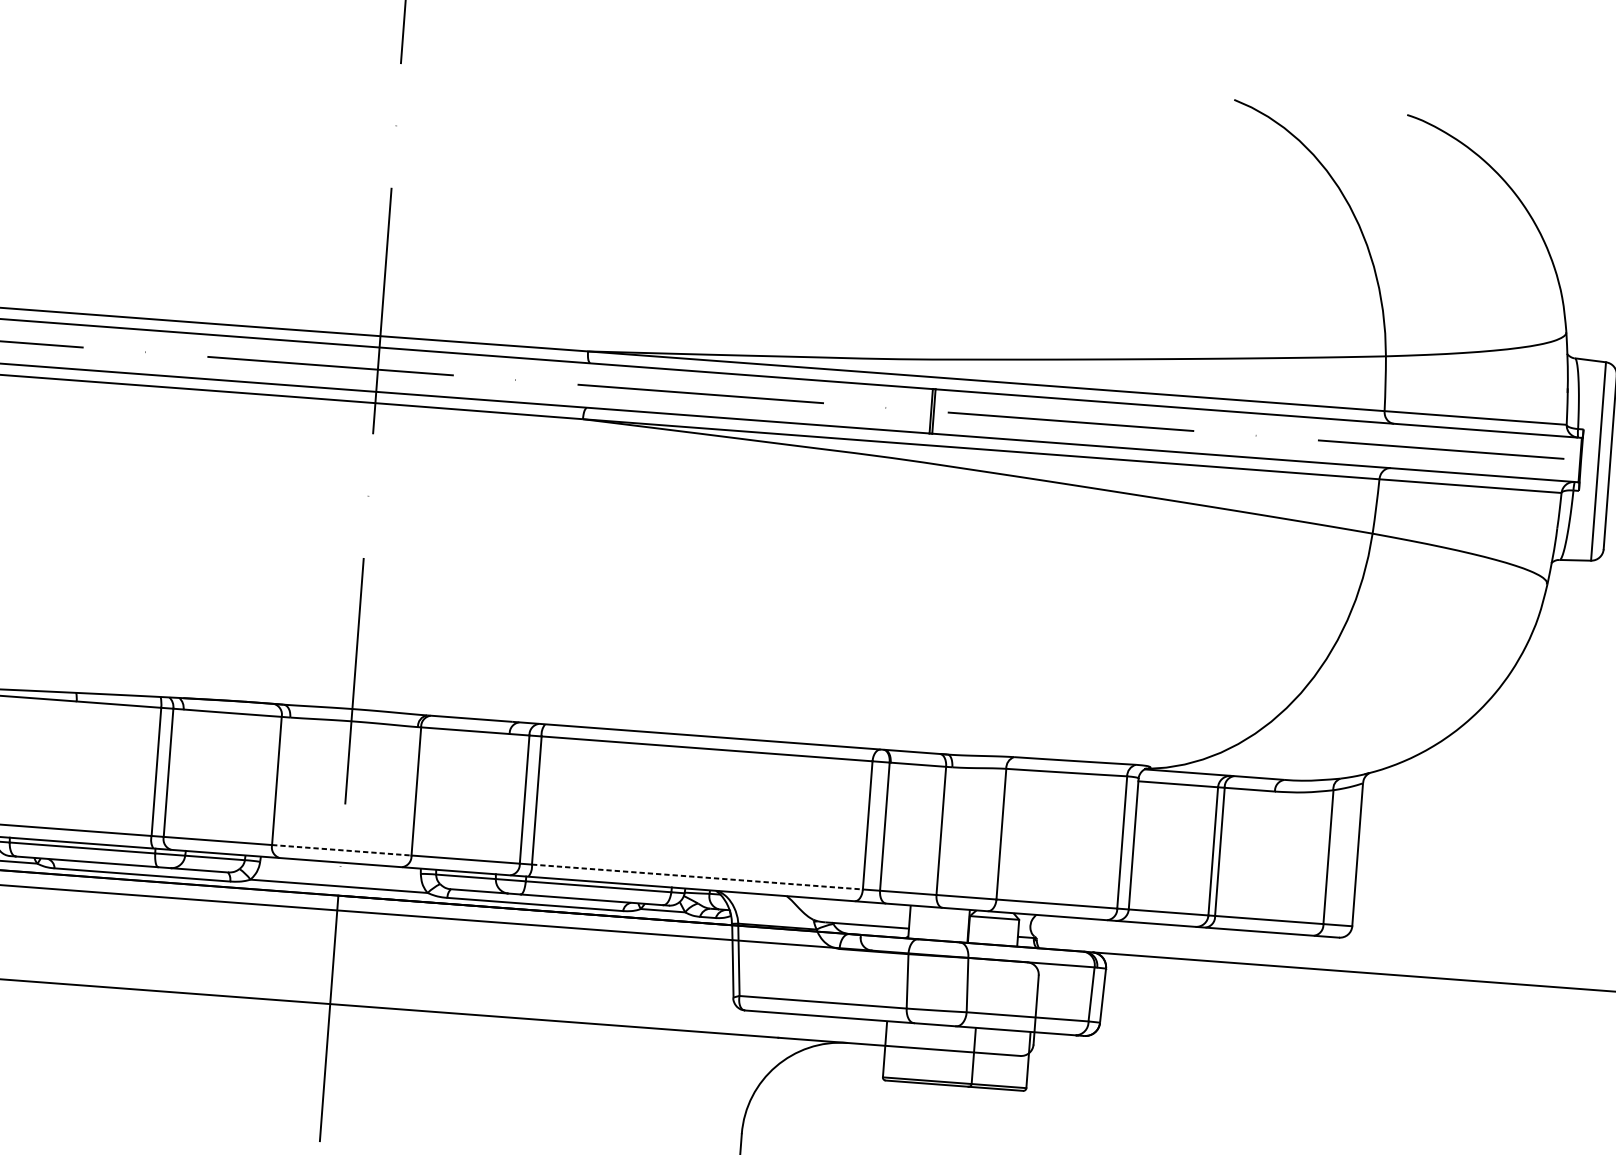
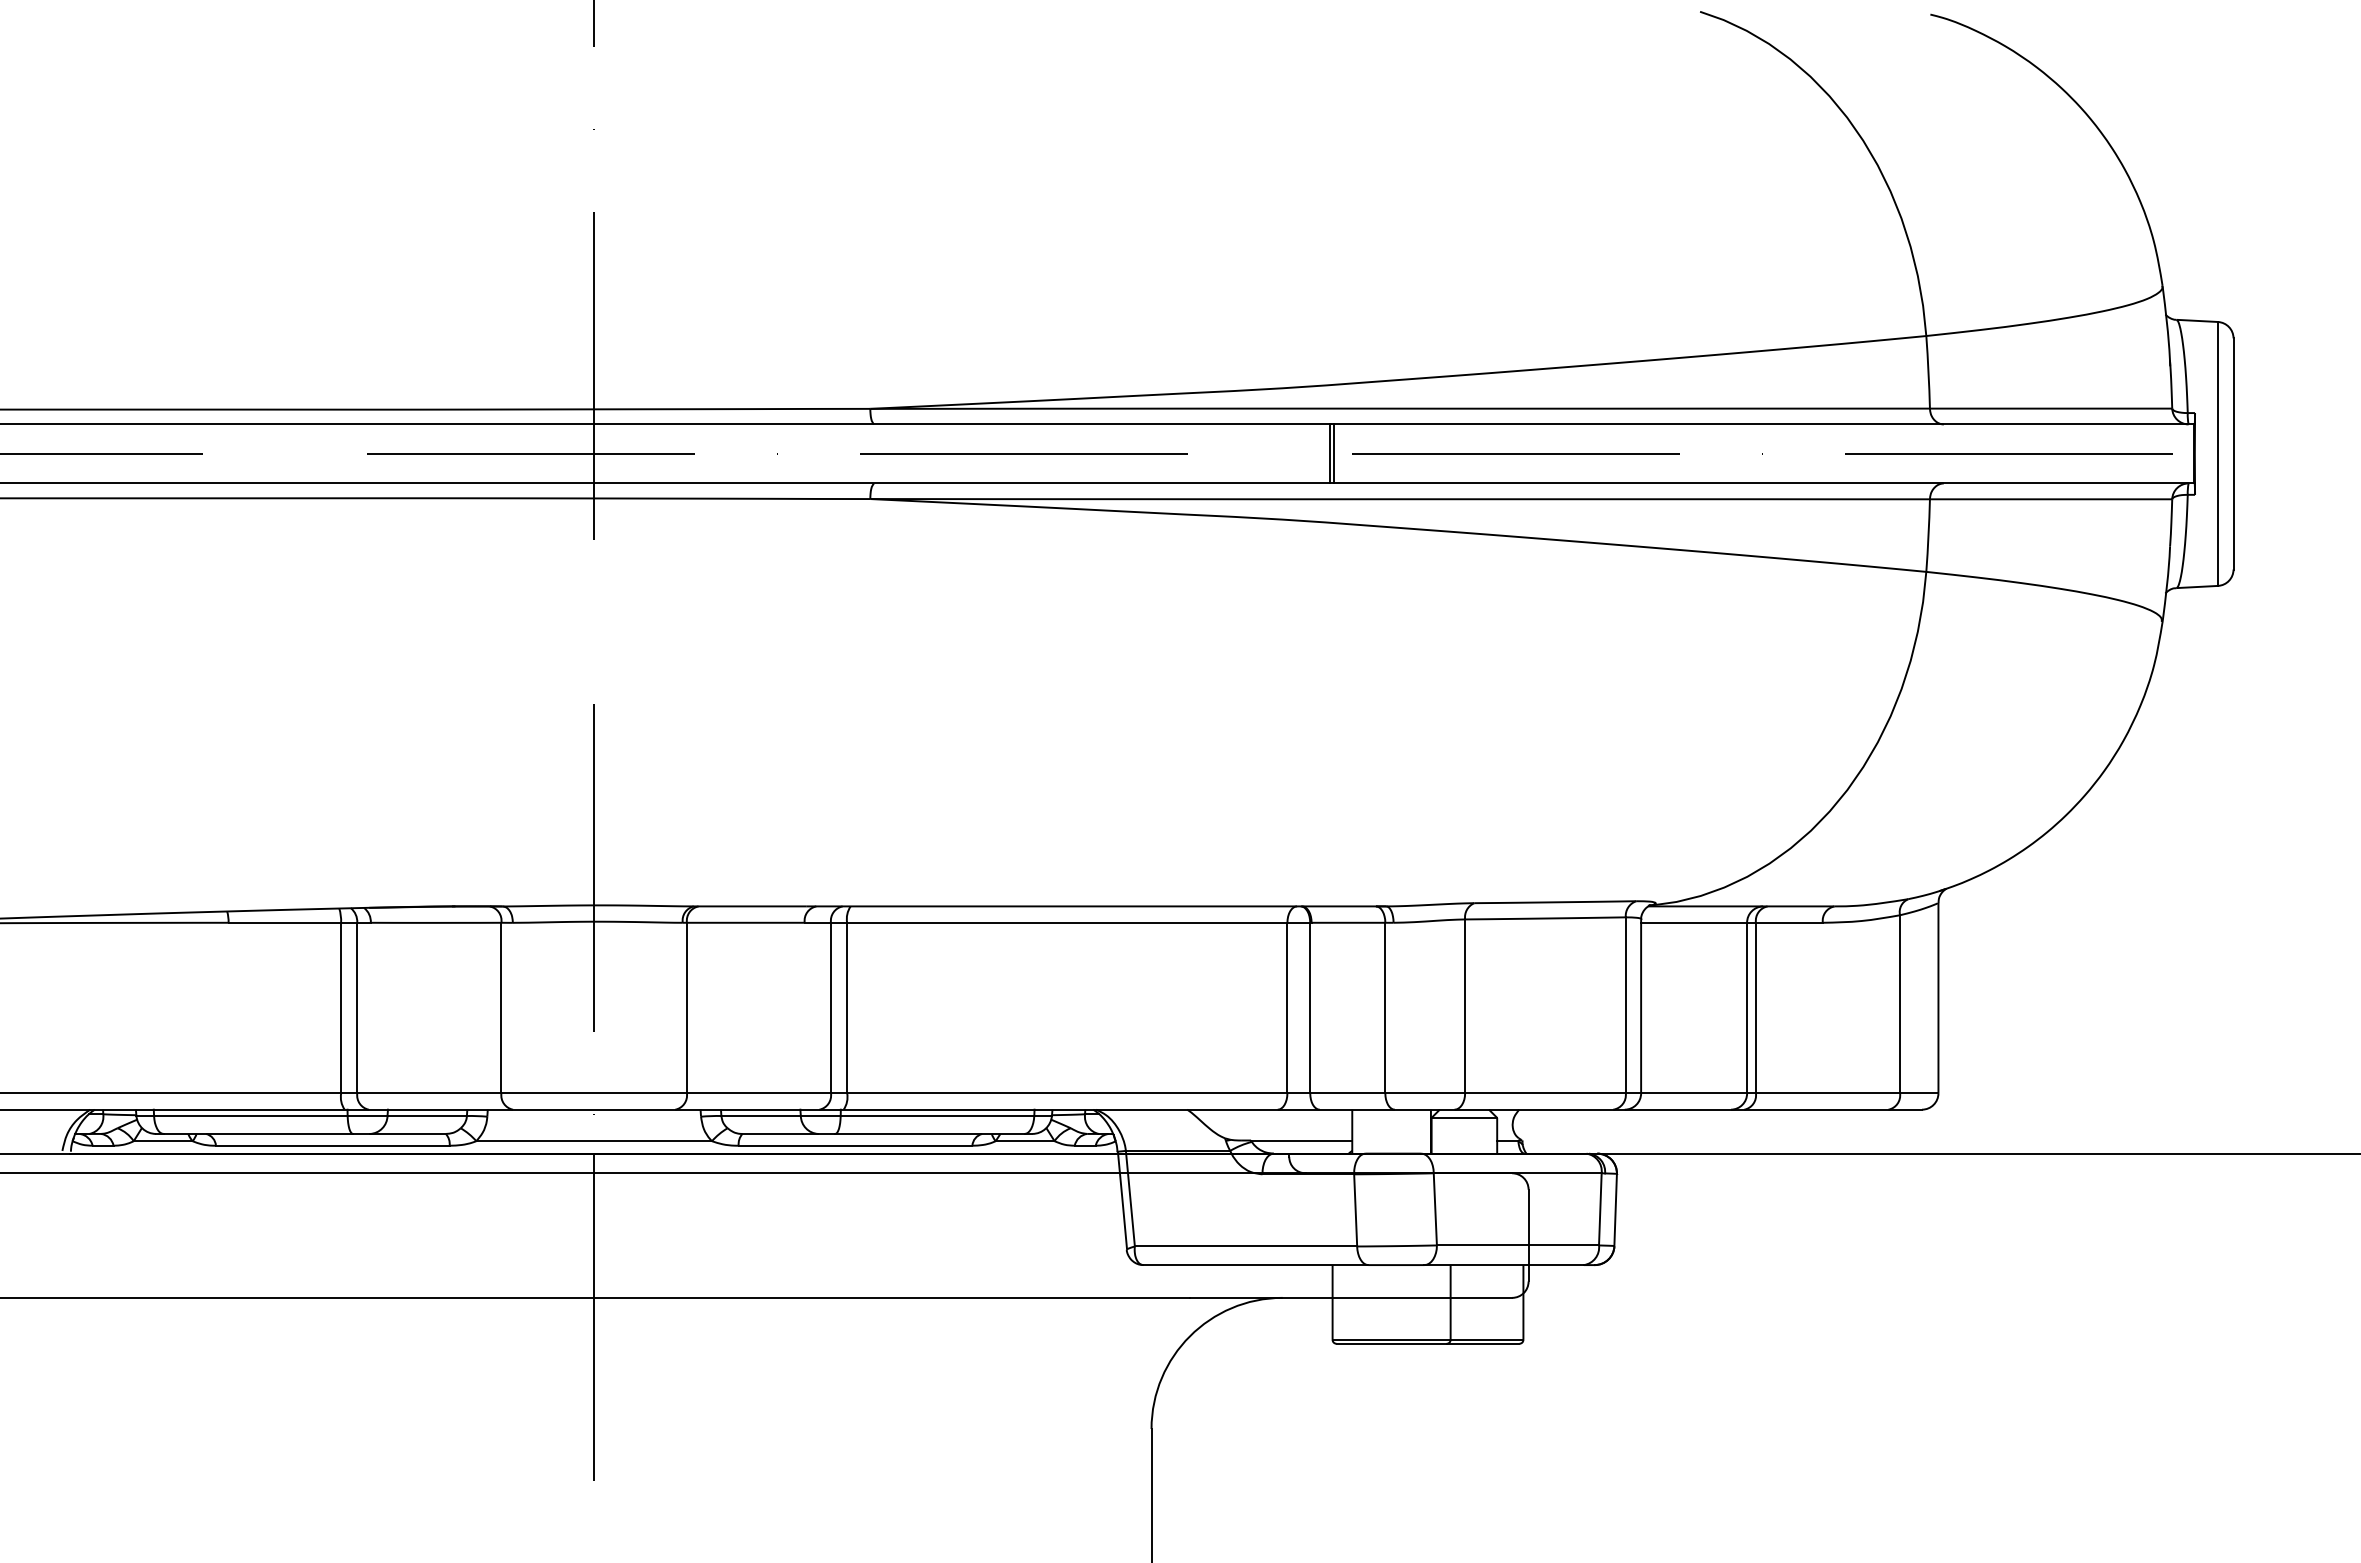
line: (342, 850) -> (594, 1093), dashed -> solid
line: (697, 877) -> (1067, 1093), dashed -> solid

